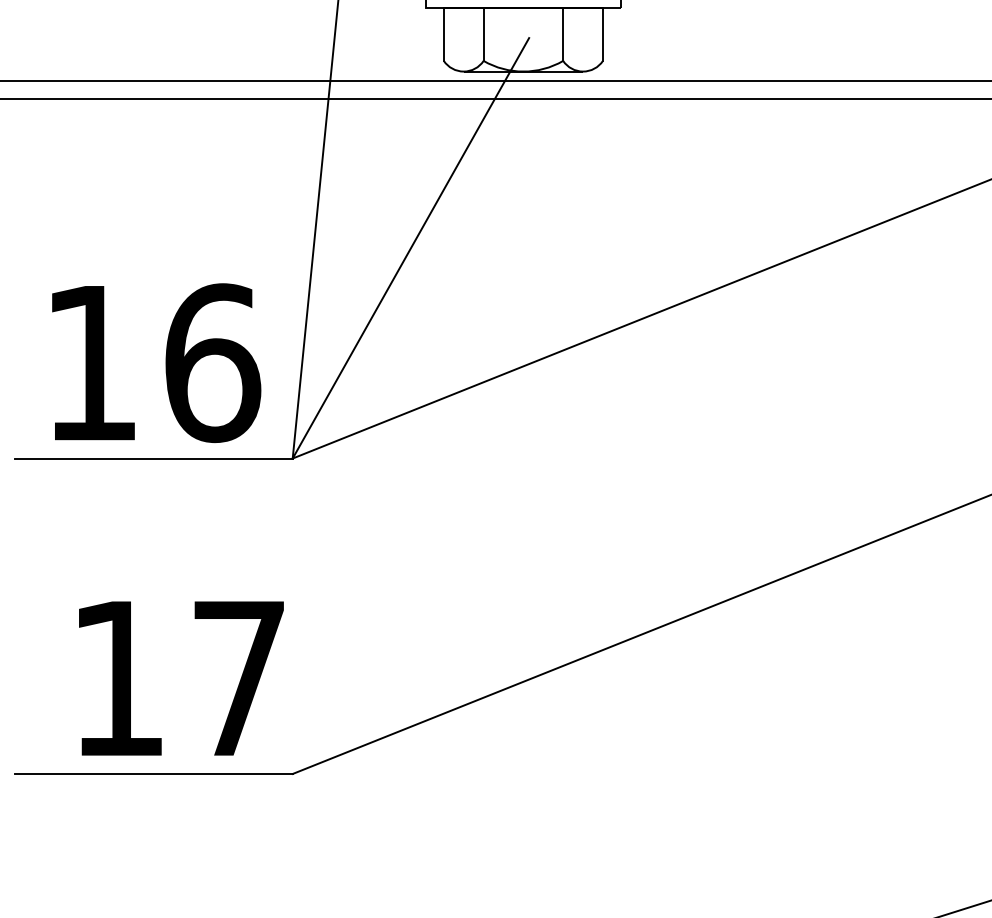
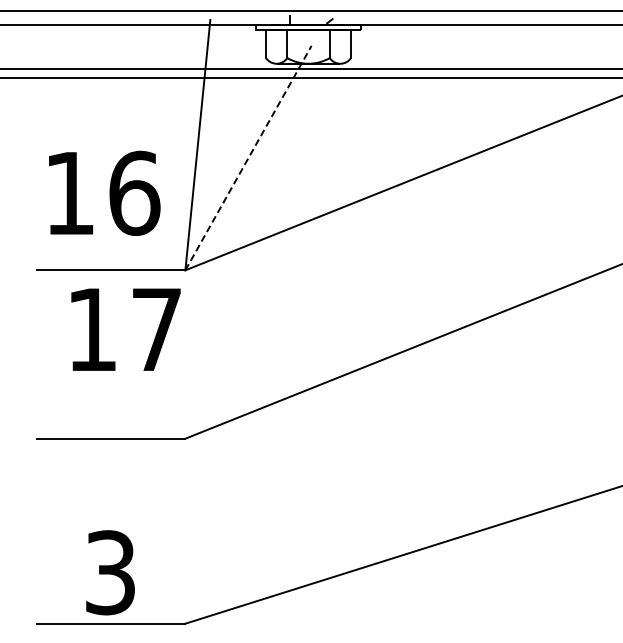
line: (410, 249) -> (248, 158), solid -> dashed
text: (156, 361) -> (104, 192), moved
text: (180, 678) -> (125, 329), moved

